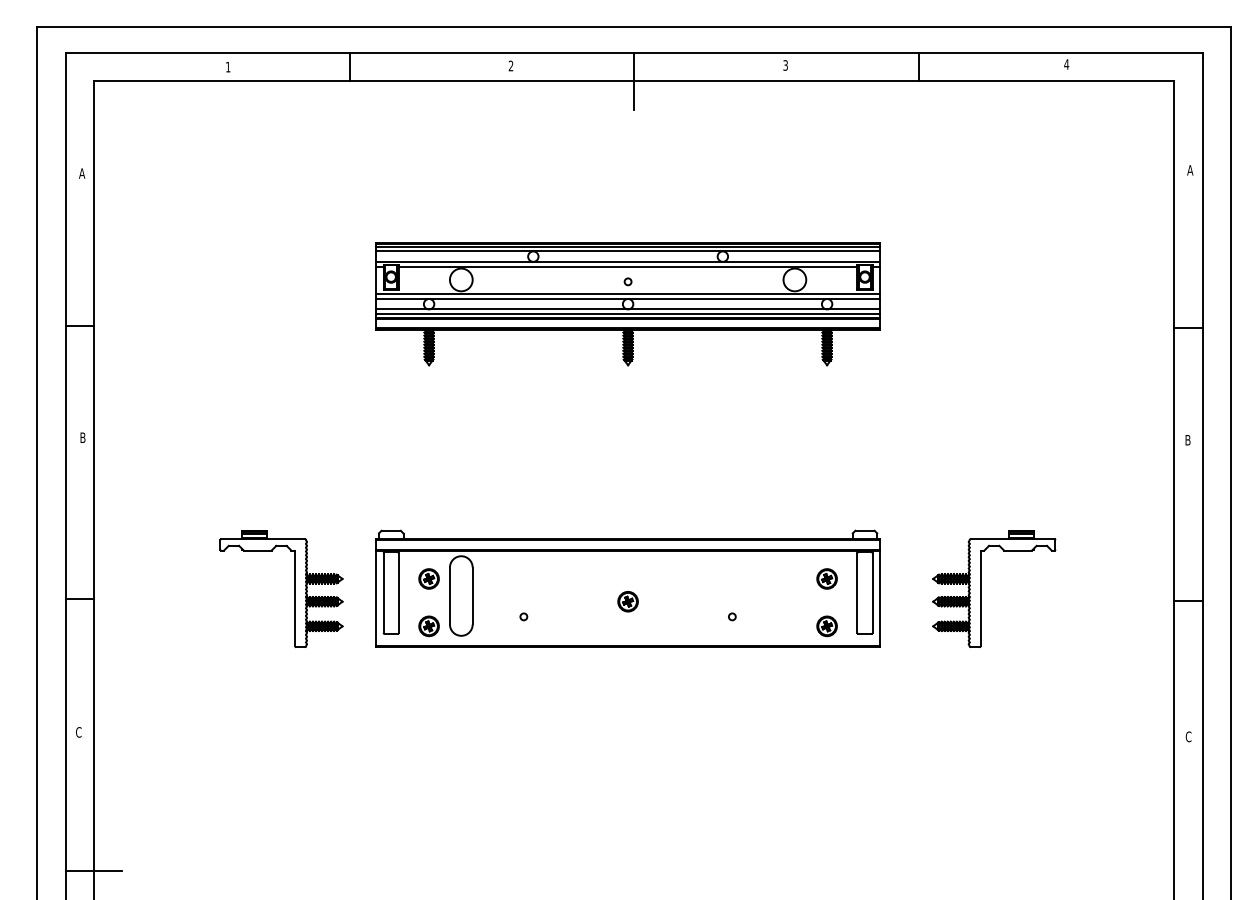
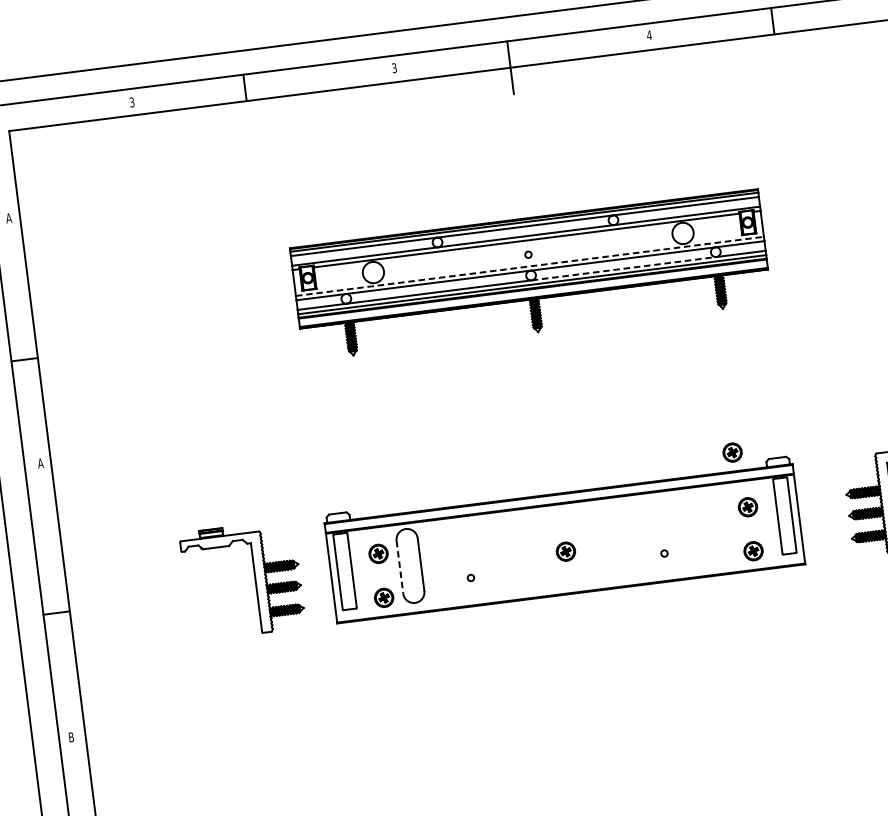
text: (785, 65) -> (649, 35), 3 -> 4
text: (227, 66) -> (131, 101), 1 -> 3
text: (510, 66) -> (394, 68), 2 -> 3
line: (628, 294) -> (530, 266), solid -> dashed
line: (727, 309) -> (623, 268), solid -> dashed
text: (82, 437) -> (40, 463), B -> A
part: (817, 518) -> (732, 452), added
line: (449, 596) -> (399, 567), solid -> dashed
text: (78, 732) -> (71, 737), C -> B

